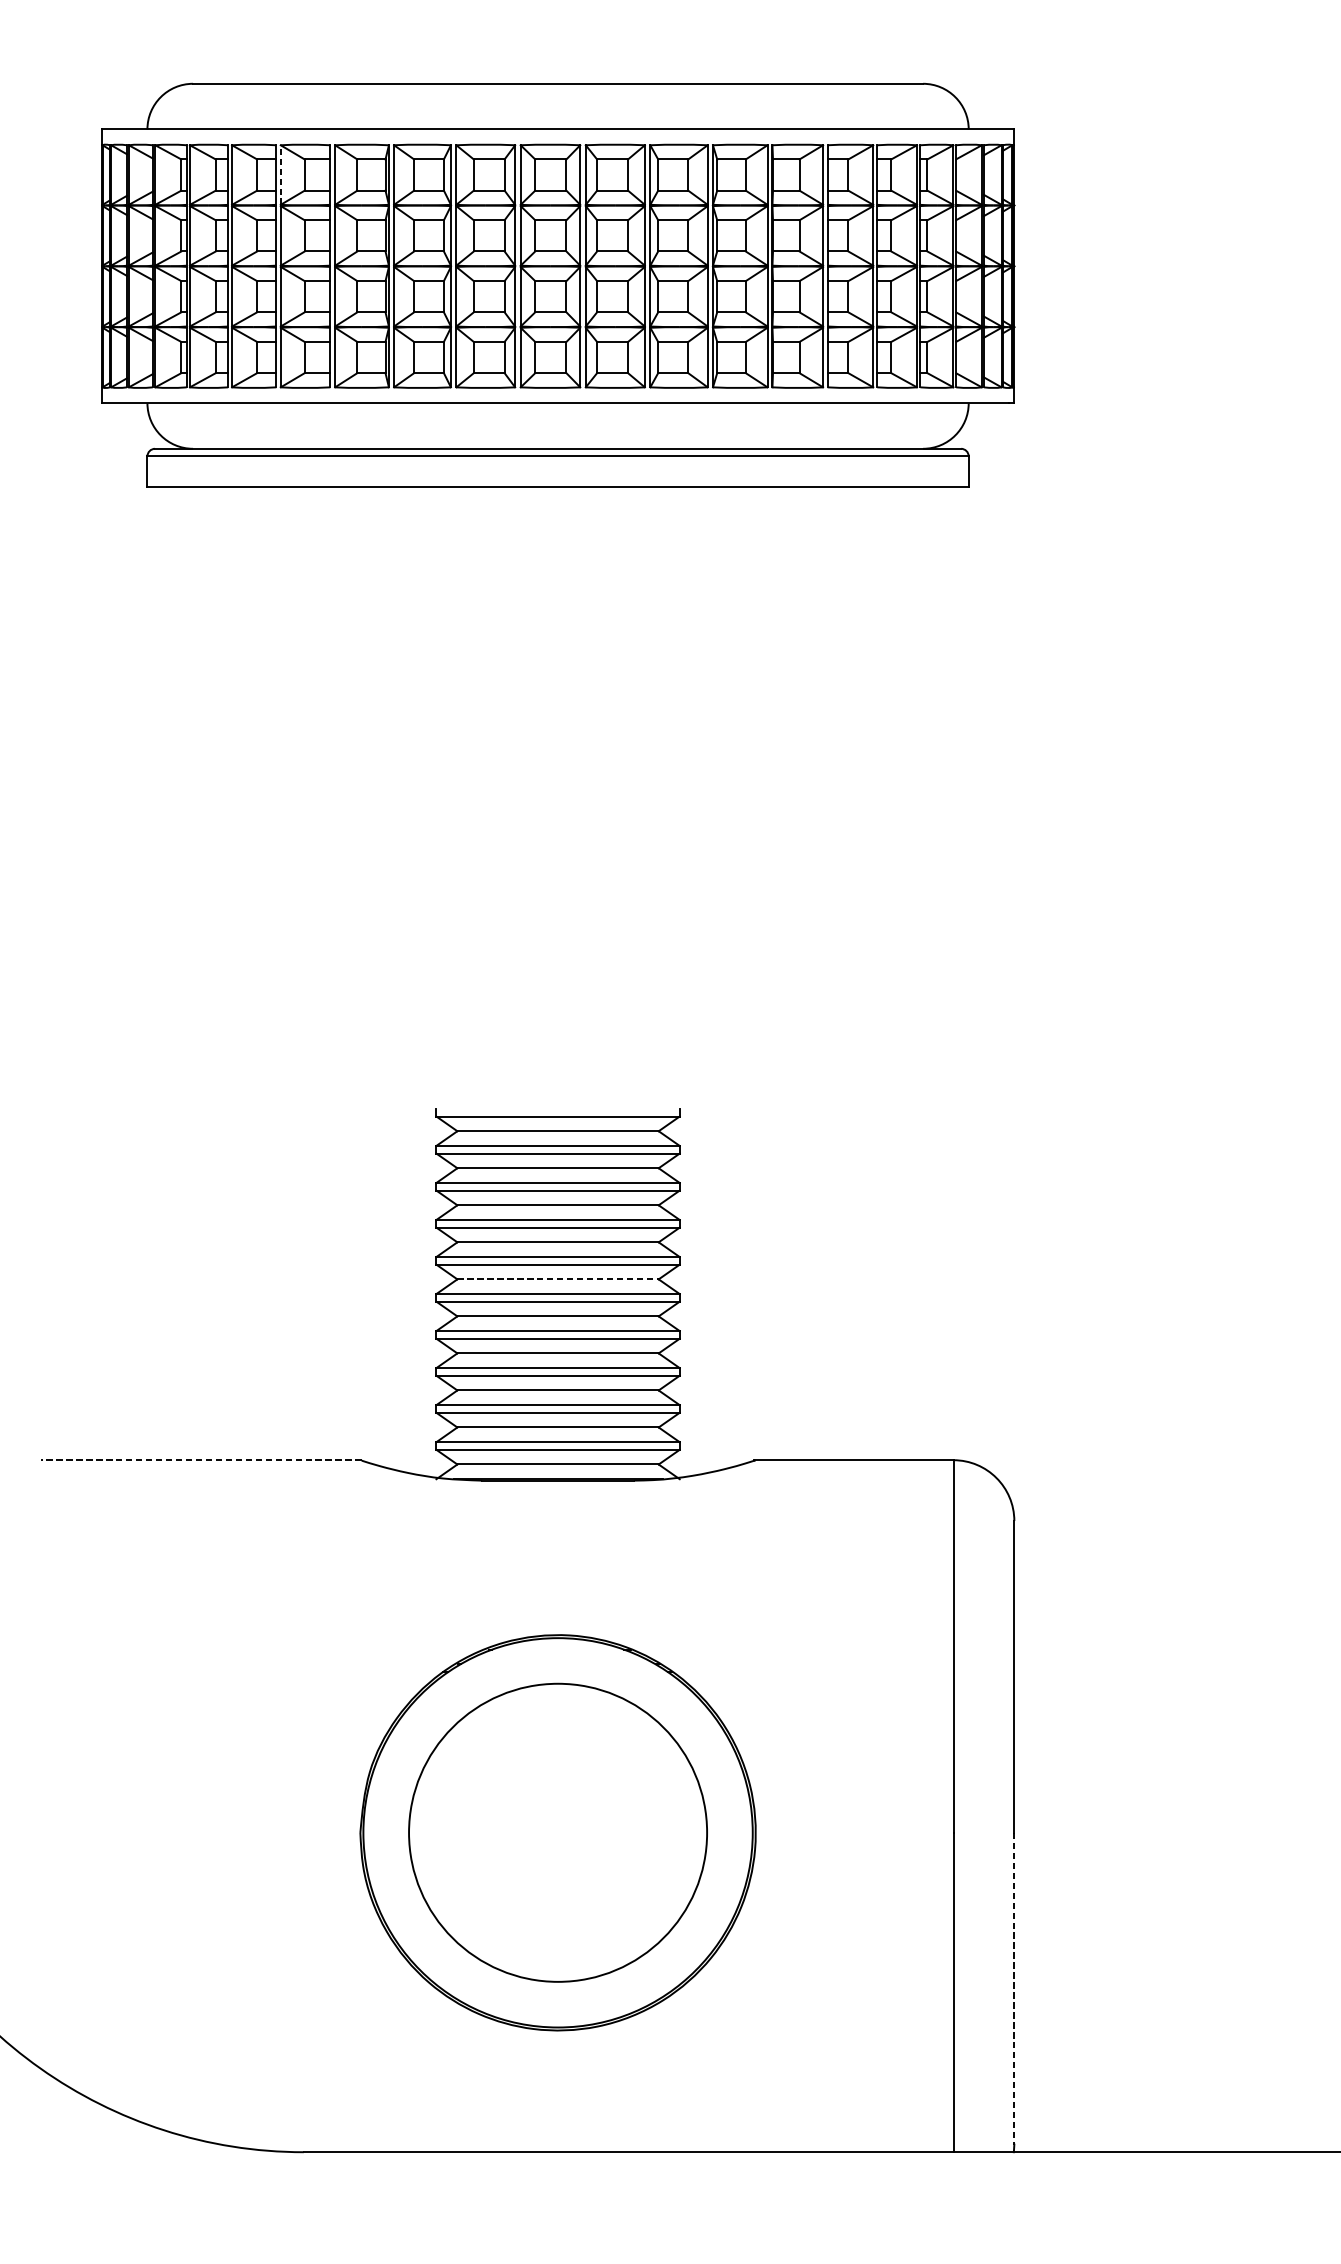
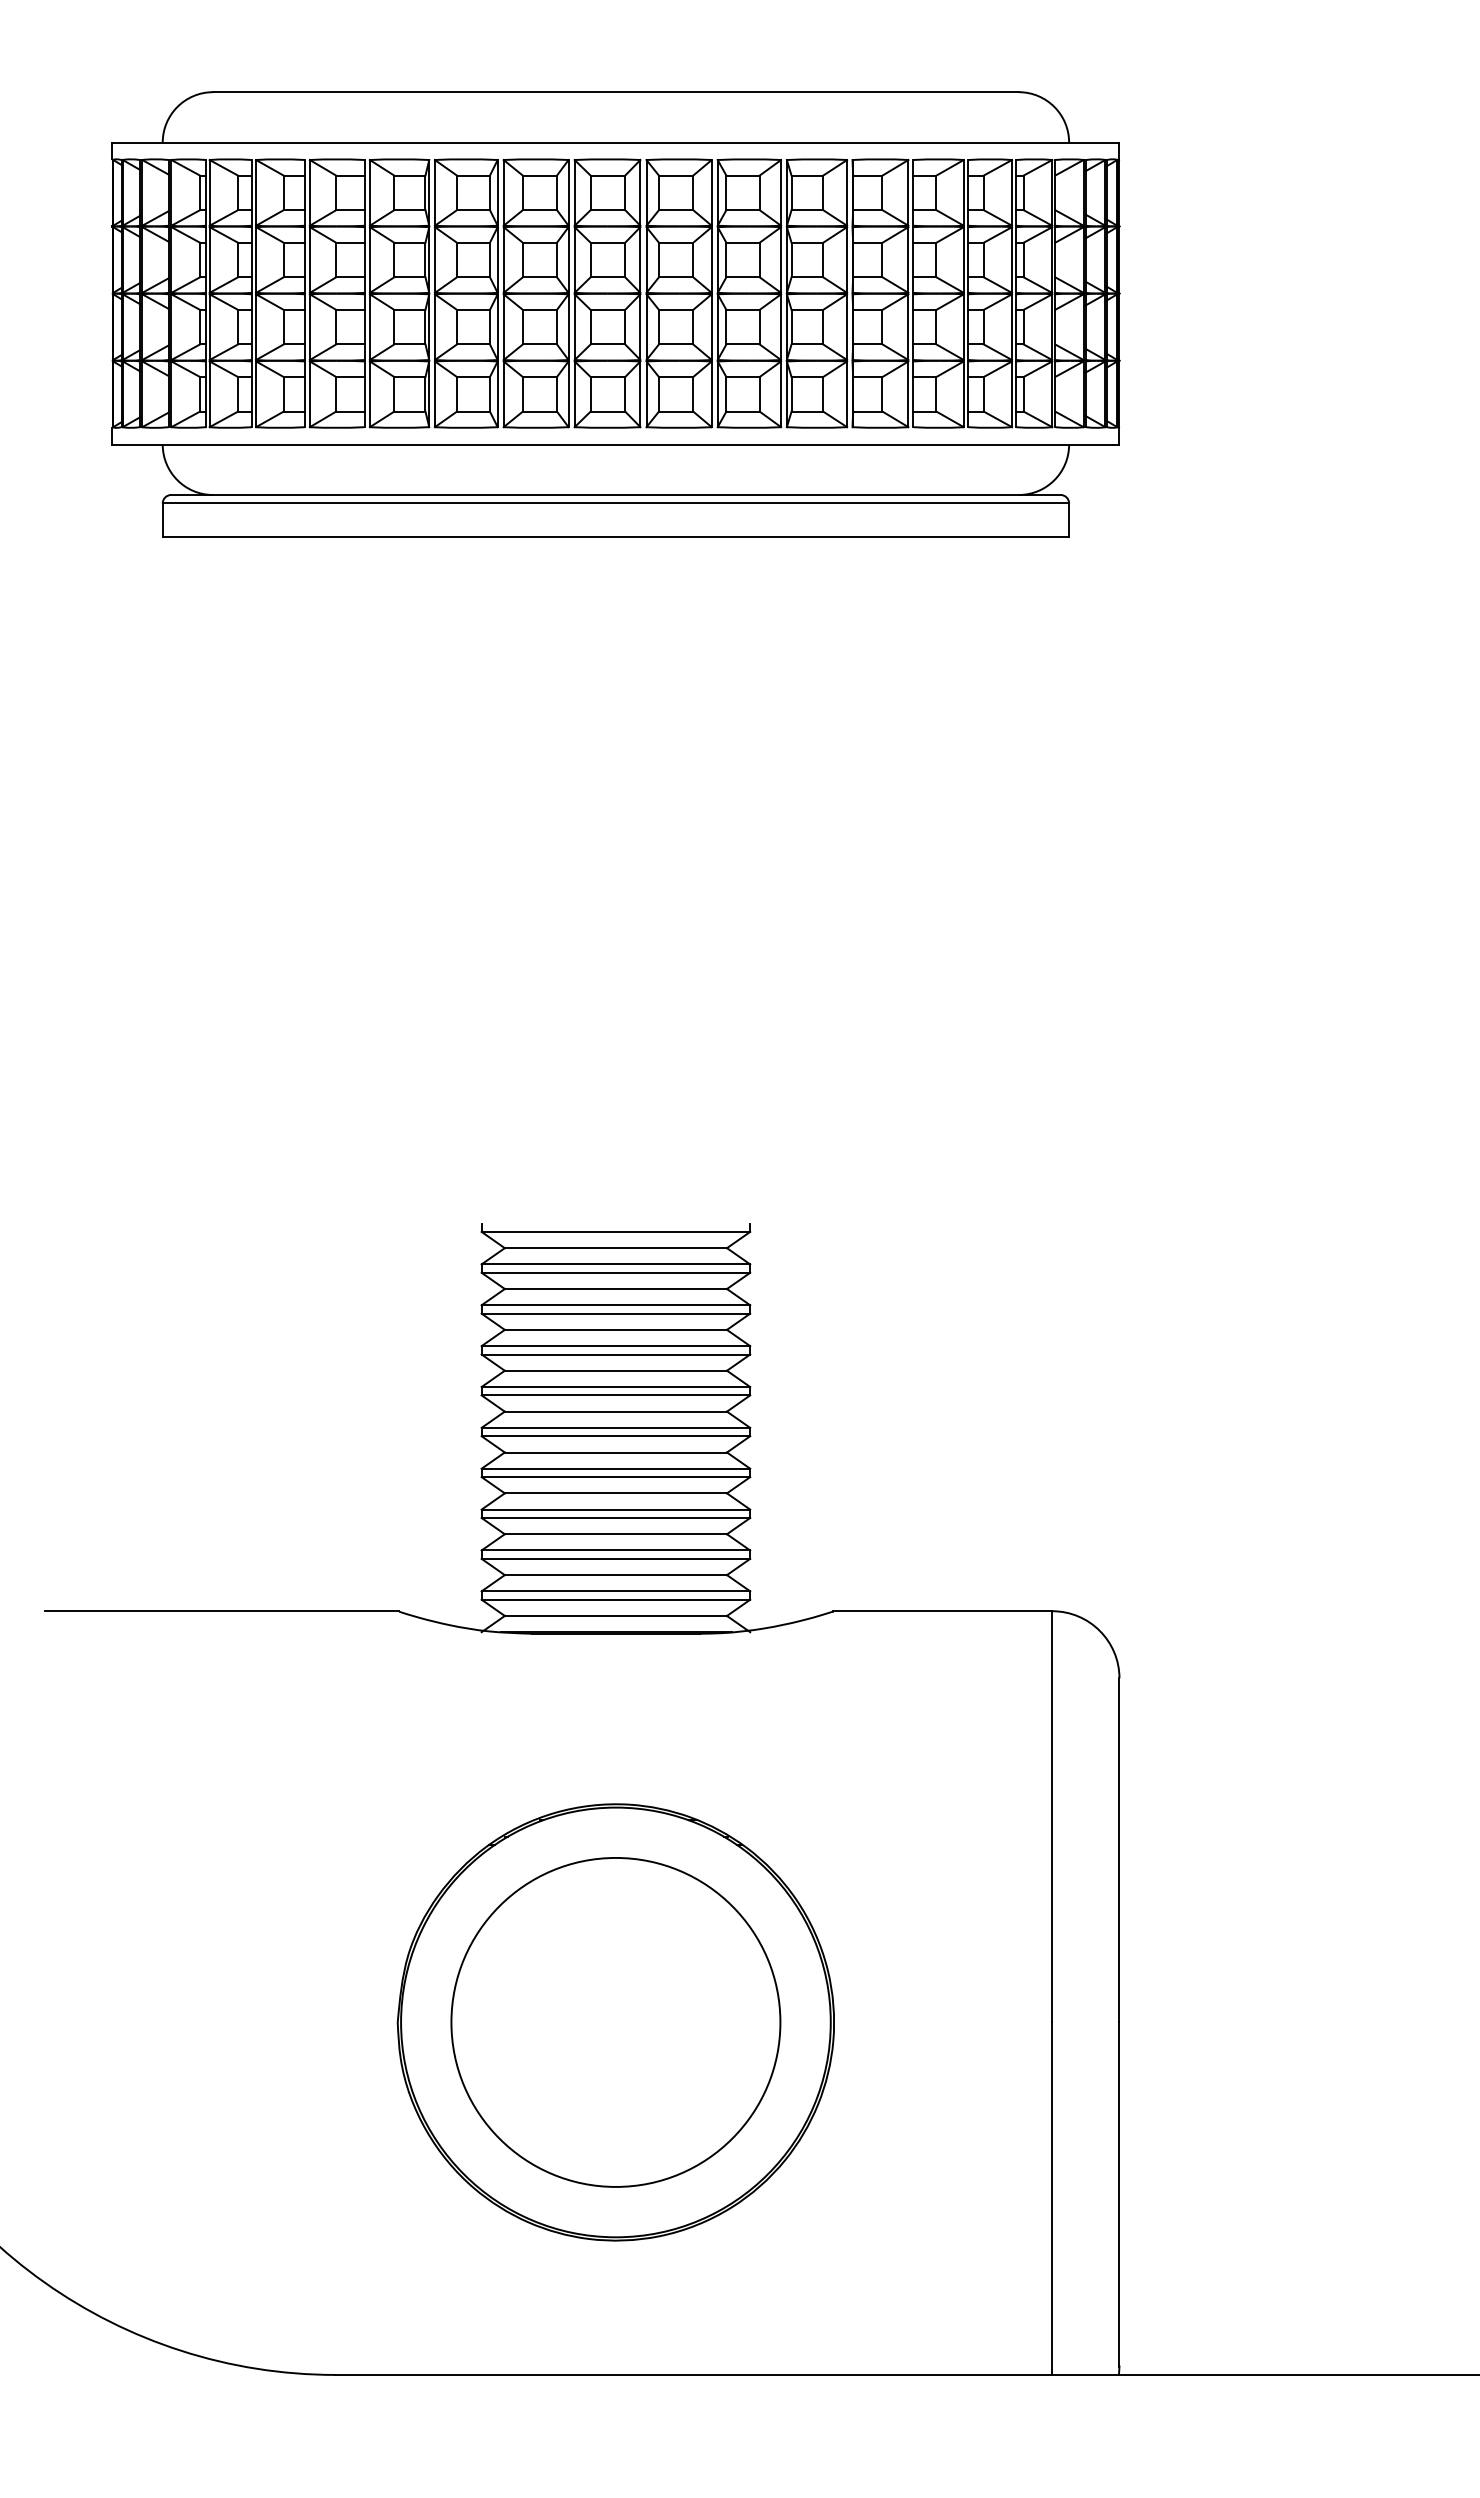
line: (280, 174) -> (309, 192), dashed -> solid
line: (558, 1279) -> (616, 1411), dashed -> solid
line: (201, 1460) -> (222, 1611), dashed -> solid
line: (1014, 1989) -> (1119, 2195), dashed -> solid

